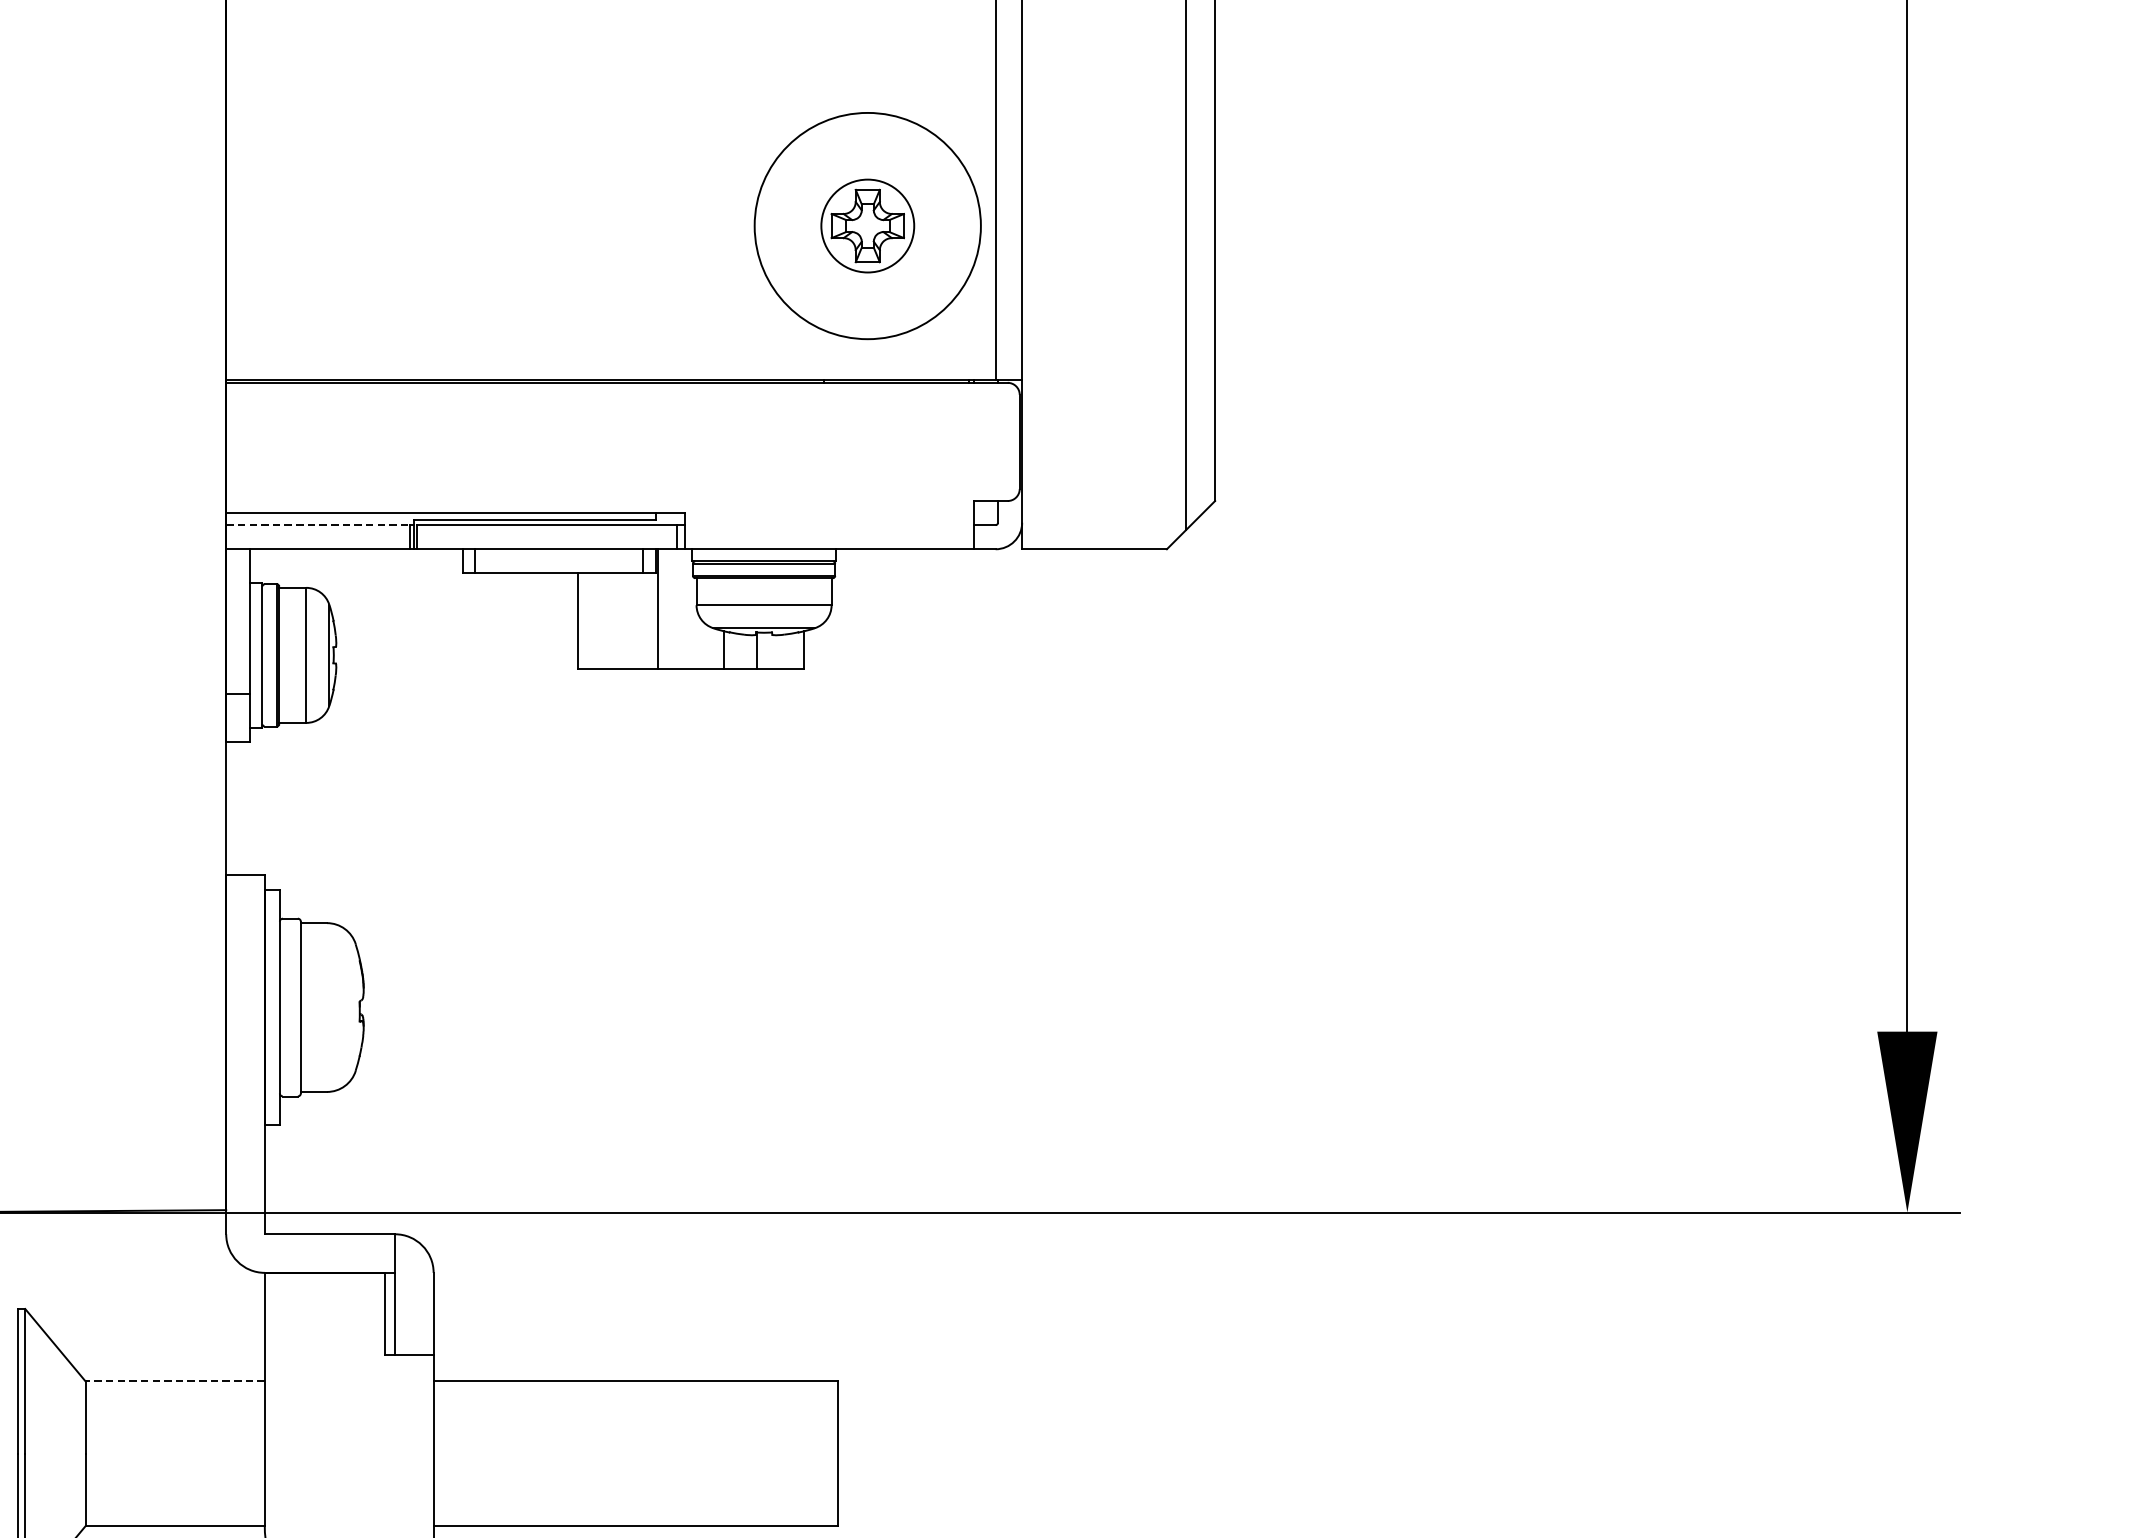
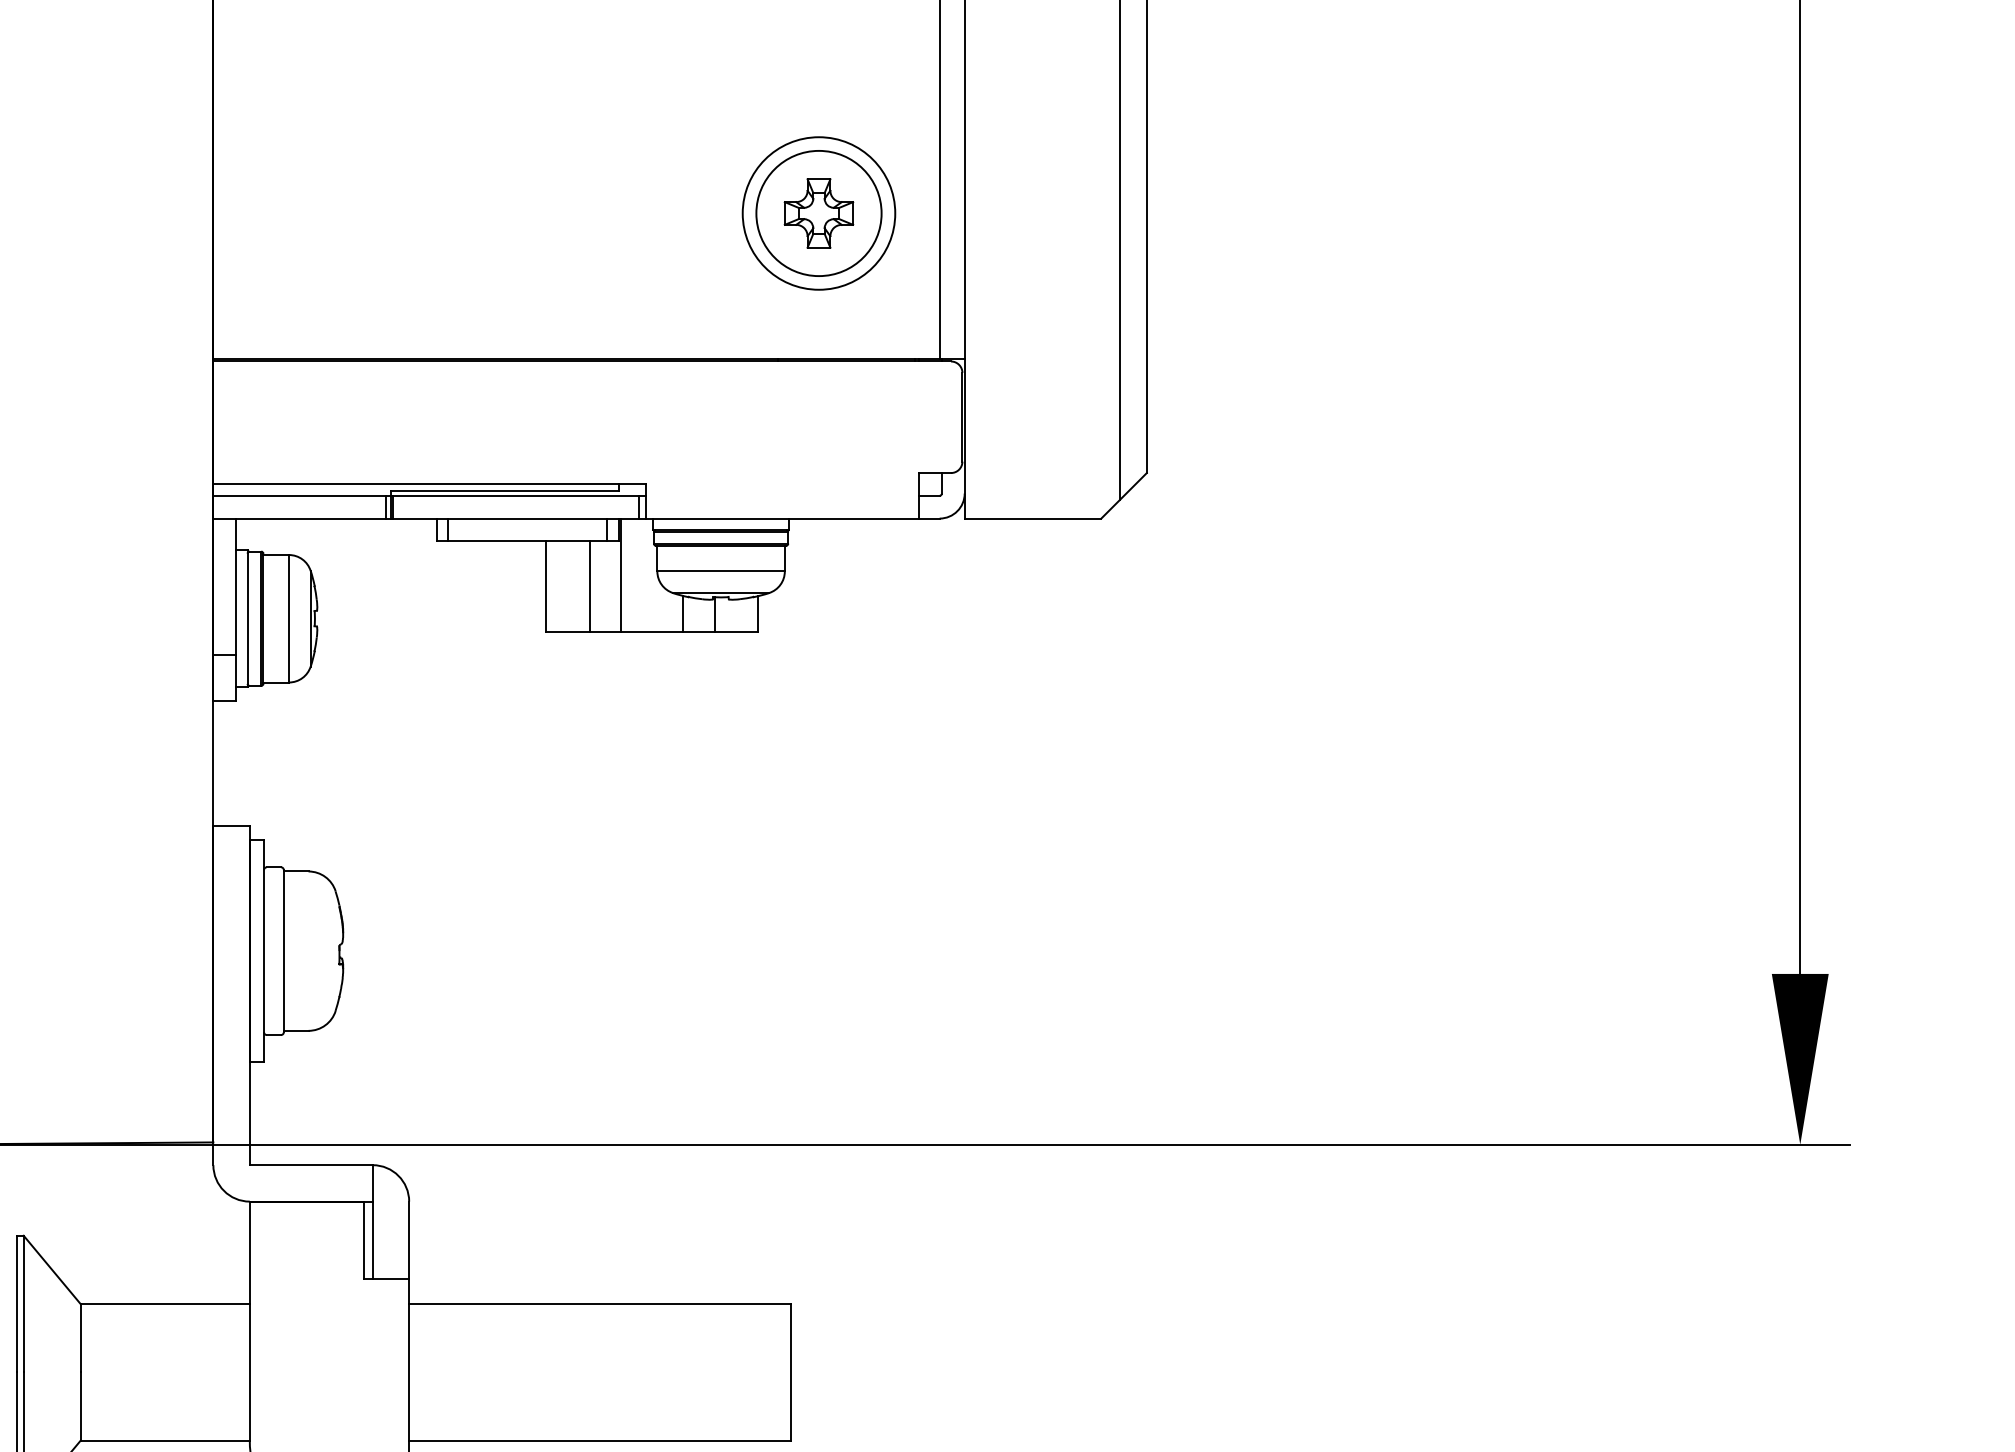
circle: (867, 226) -> (818, 213), size x0.71
circle: (867, 226) -> (818, 213), size x1.43
line: (317, 524) -> (299, 495), dashed -> solid
line: (624, 621) -> (589, 586), added
line: (175, 1381) -> (165, 1304), dashed -> solid

